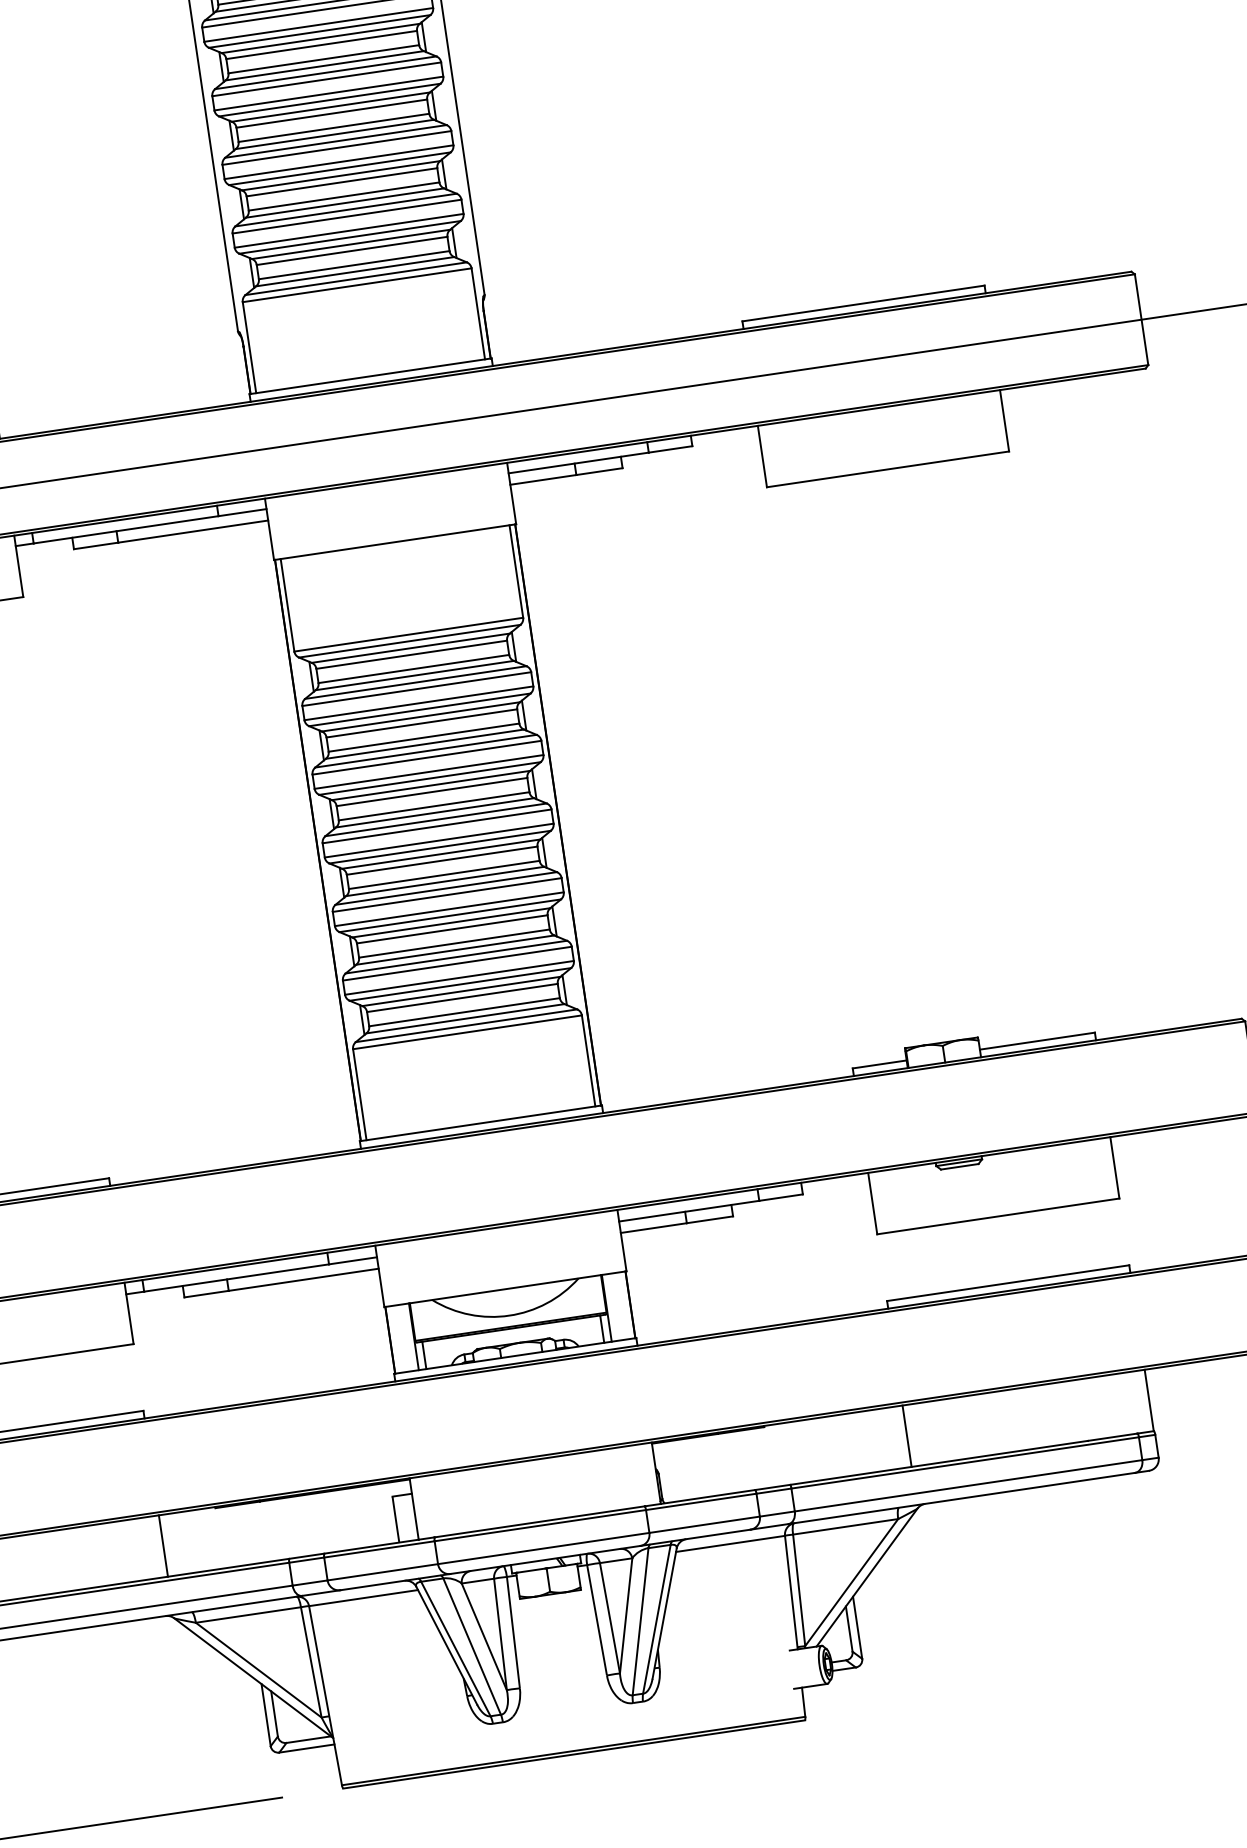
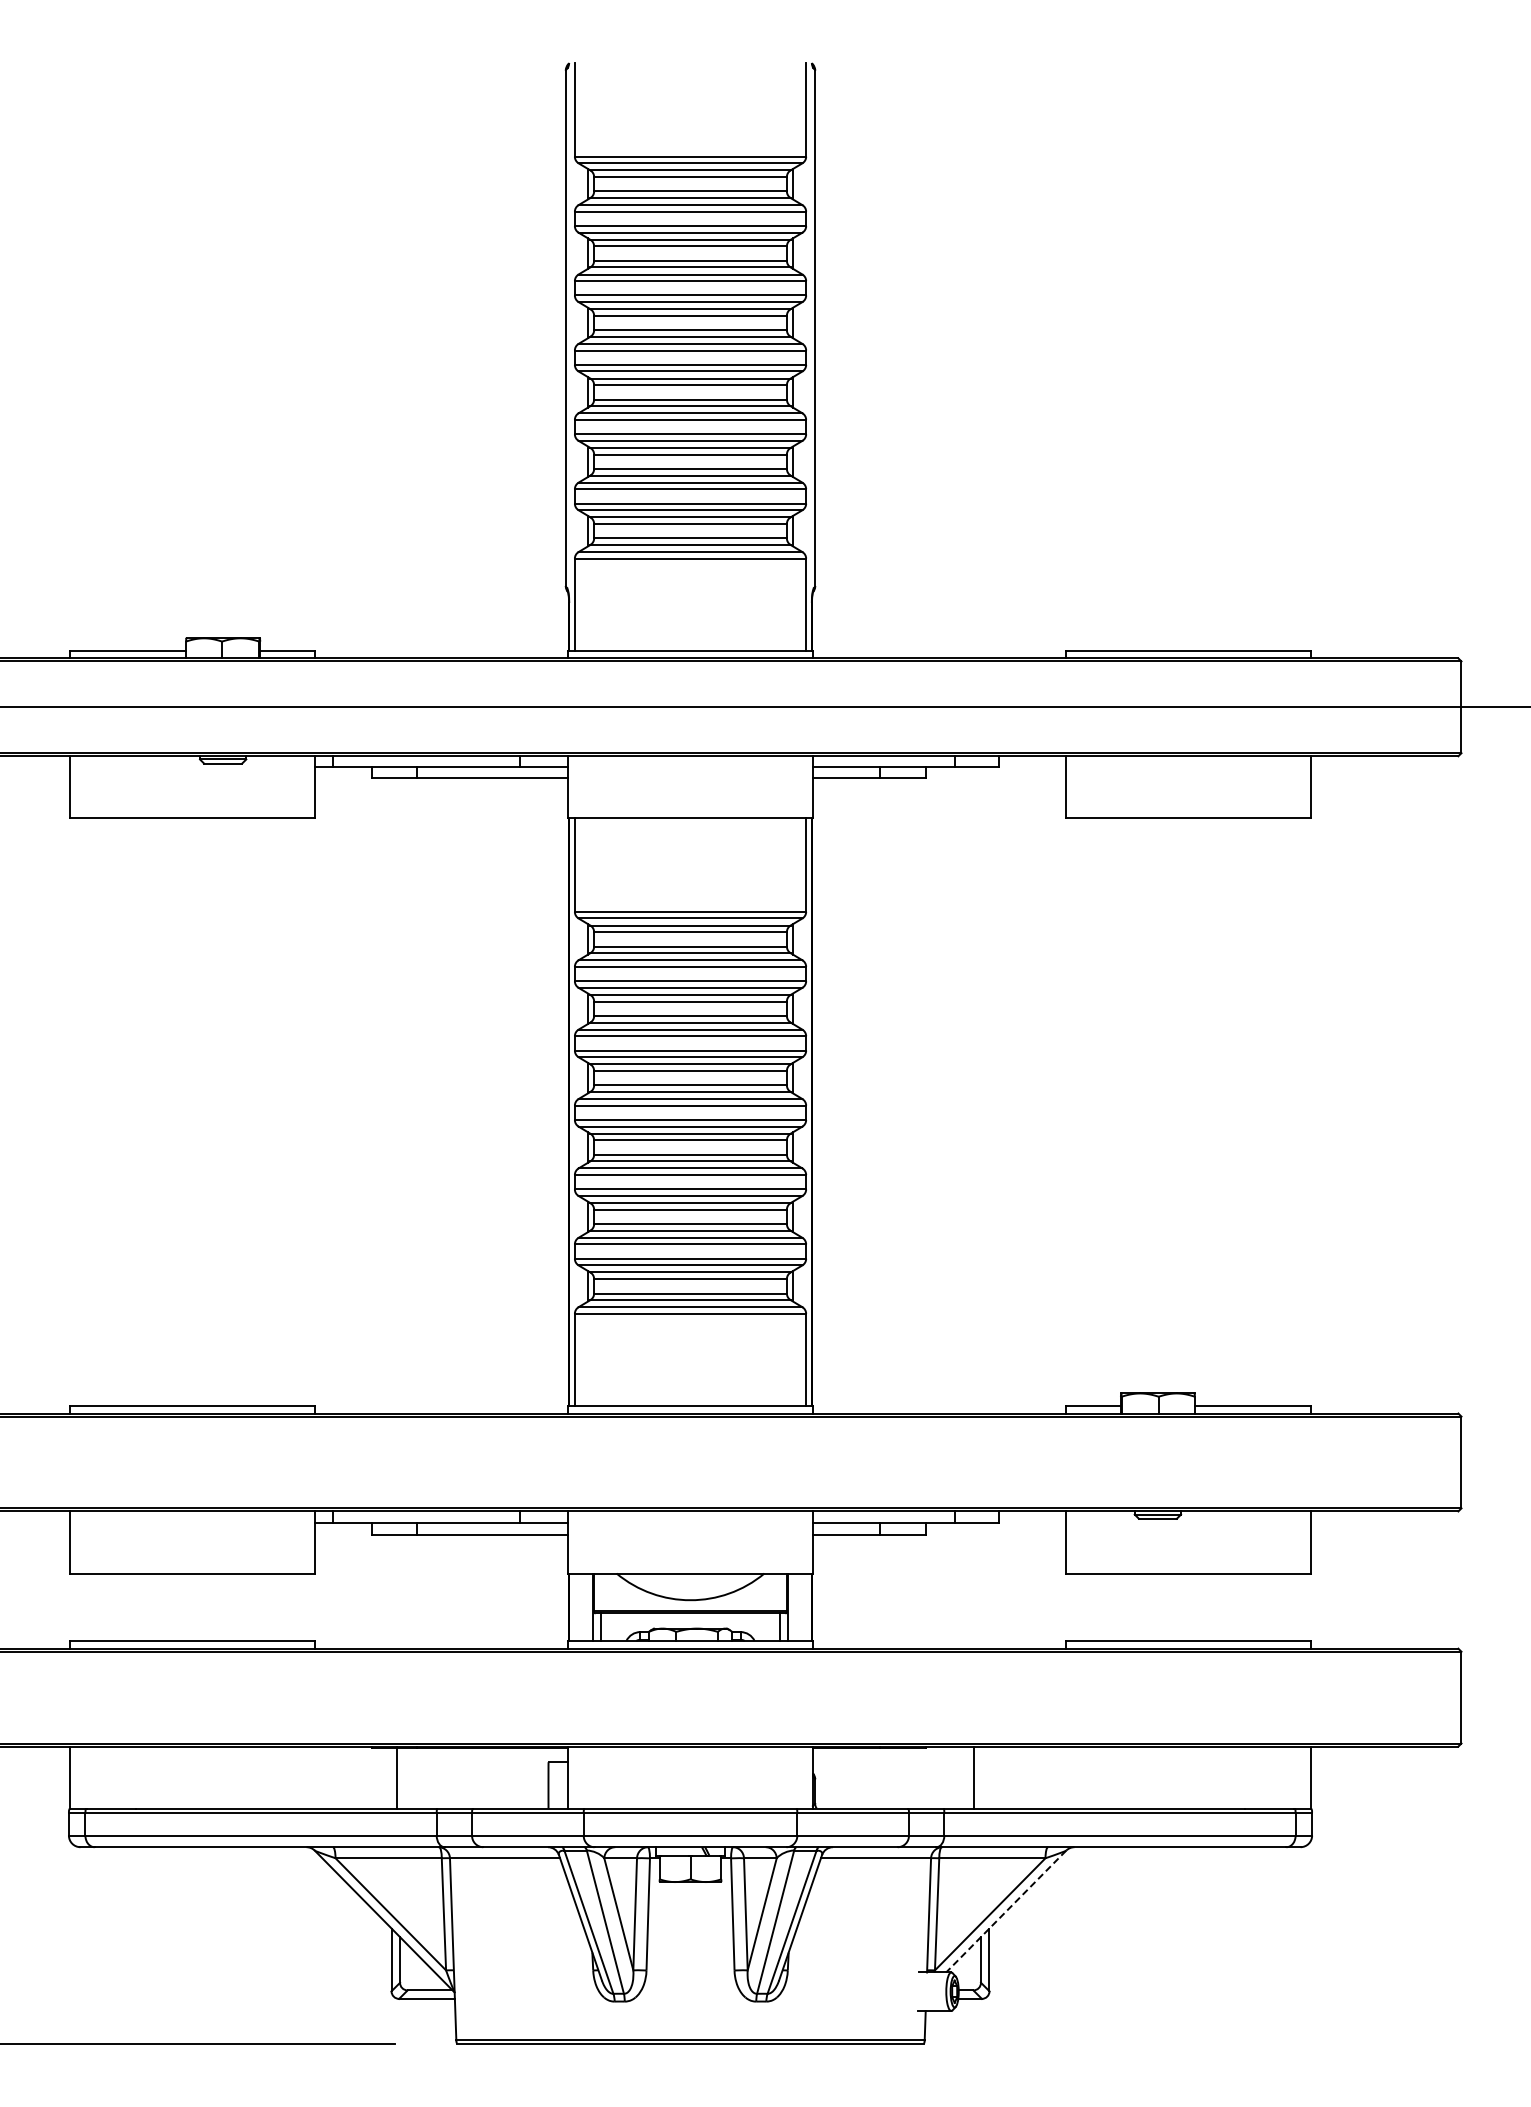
line: (907, 1436) -> (974, 1777), moved
line: (163, 1545) -> (396, 1777), moved
line: (867, 1577) -> (1006, 1911), solid -> dashed

